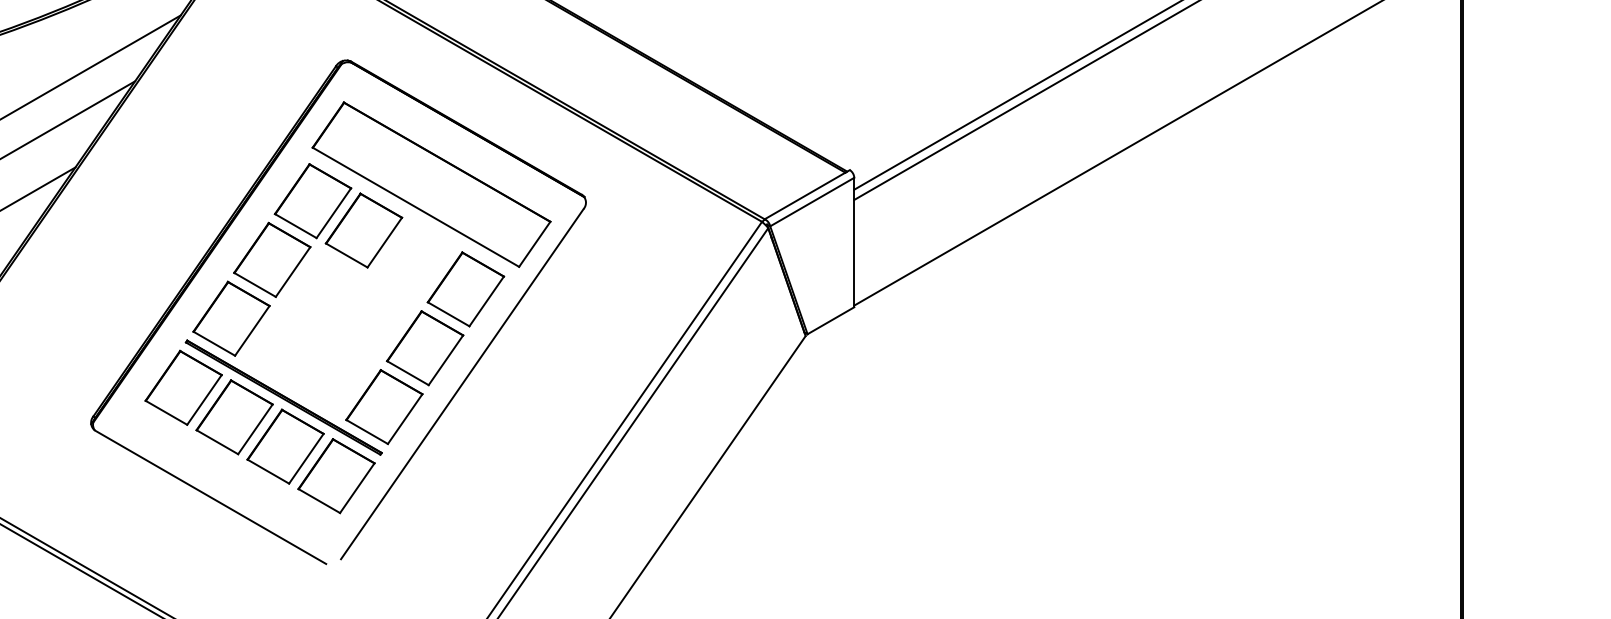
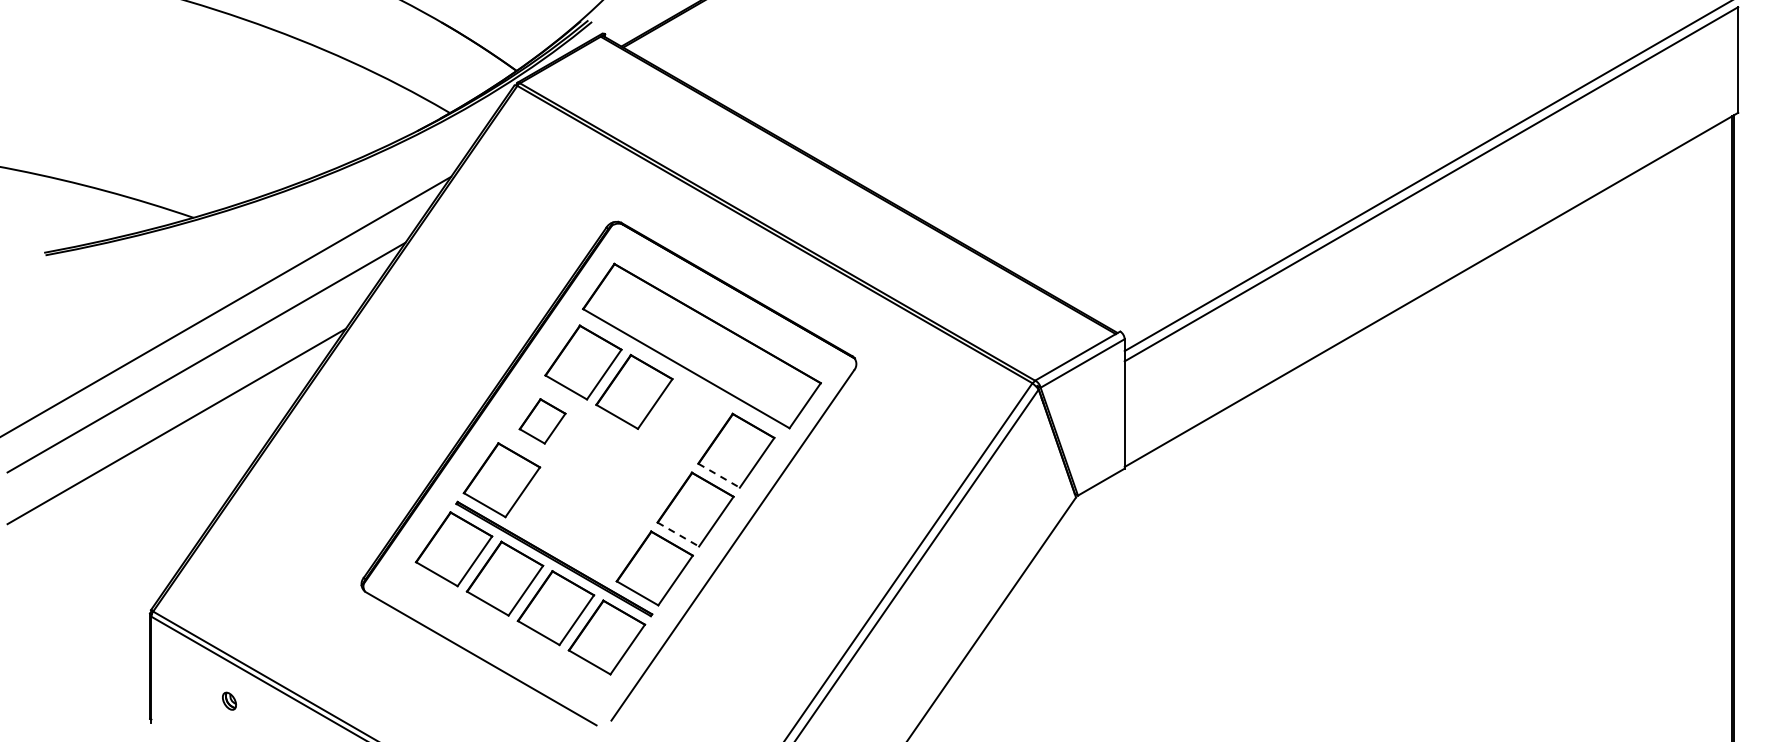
part: (272, 260) -> (542, 421), size x0.6
line: (449, 314) -> (719, 475), solid -> dashed
line: (408, 373) -> (678, 534), solid -> dashed

